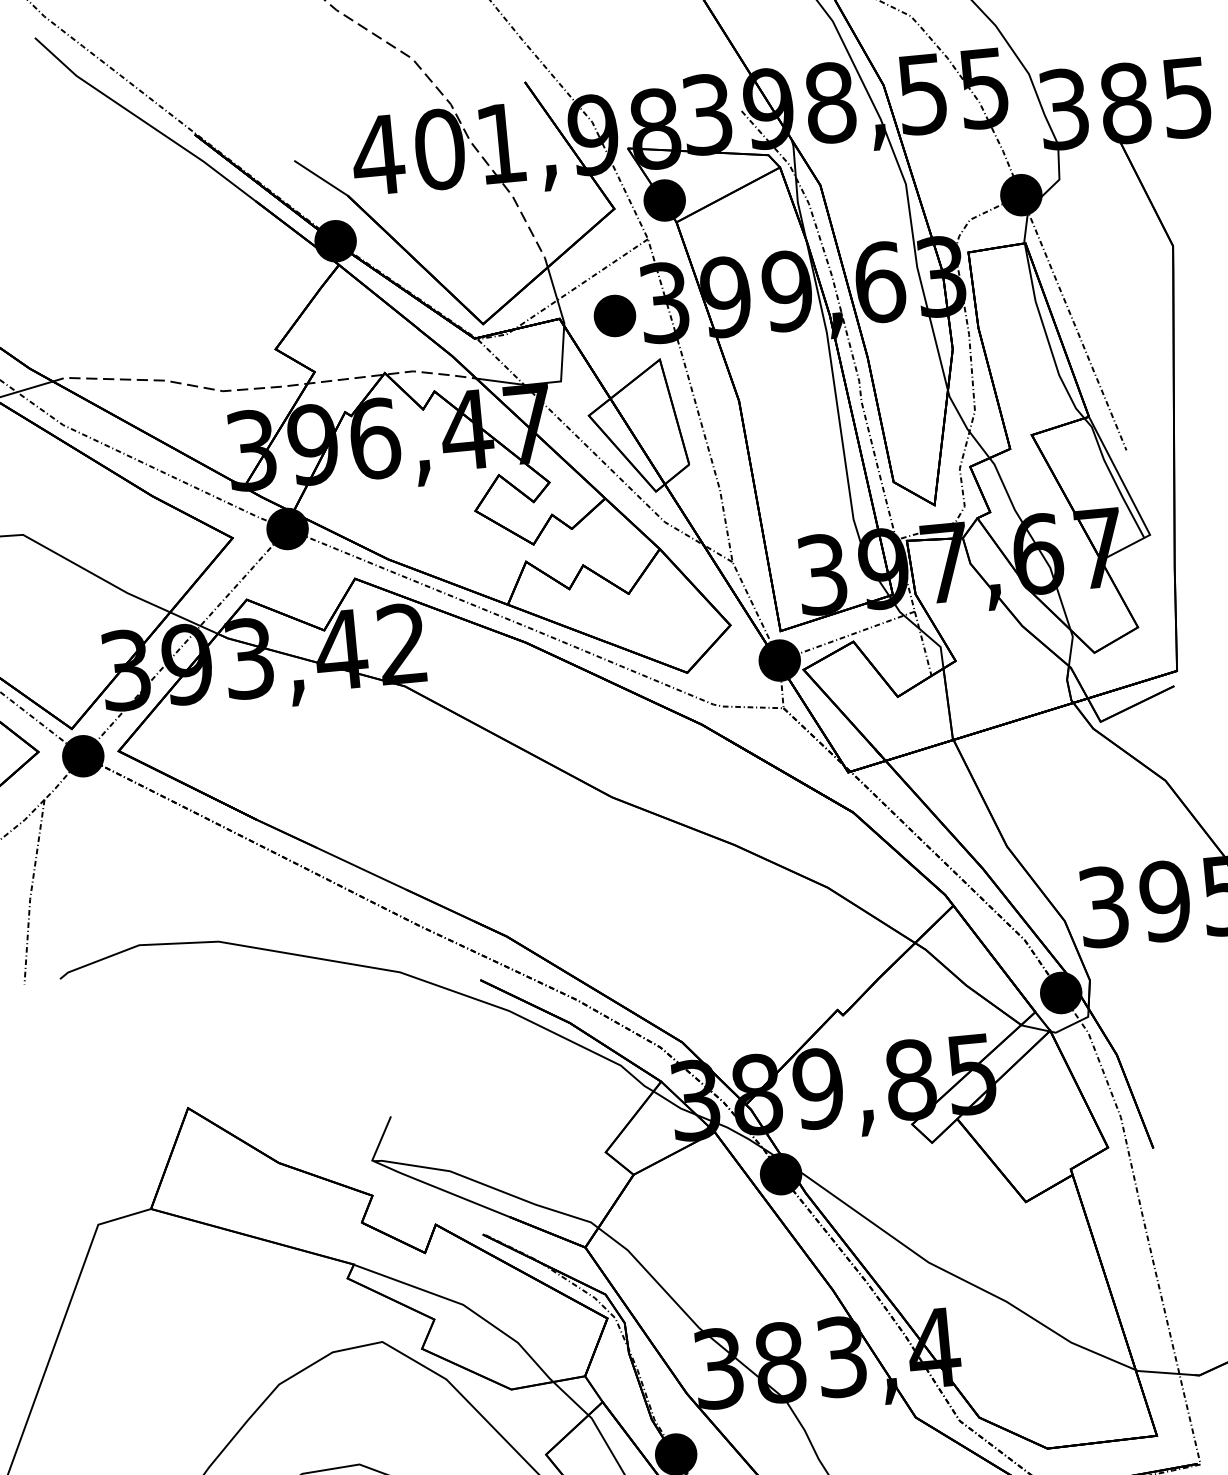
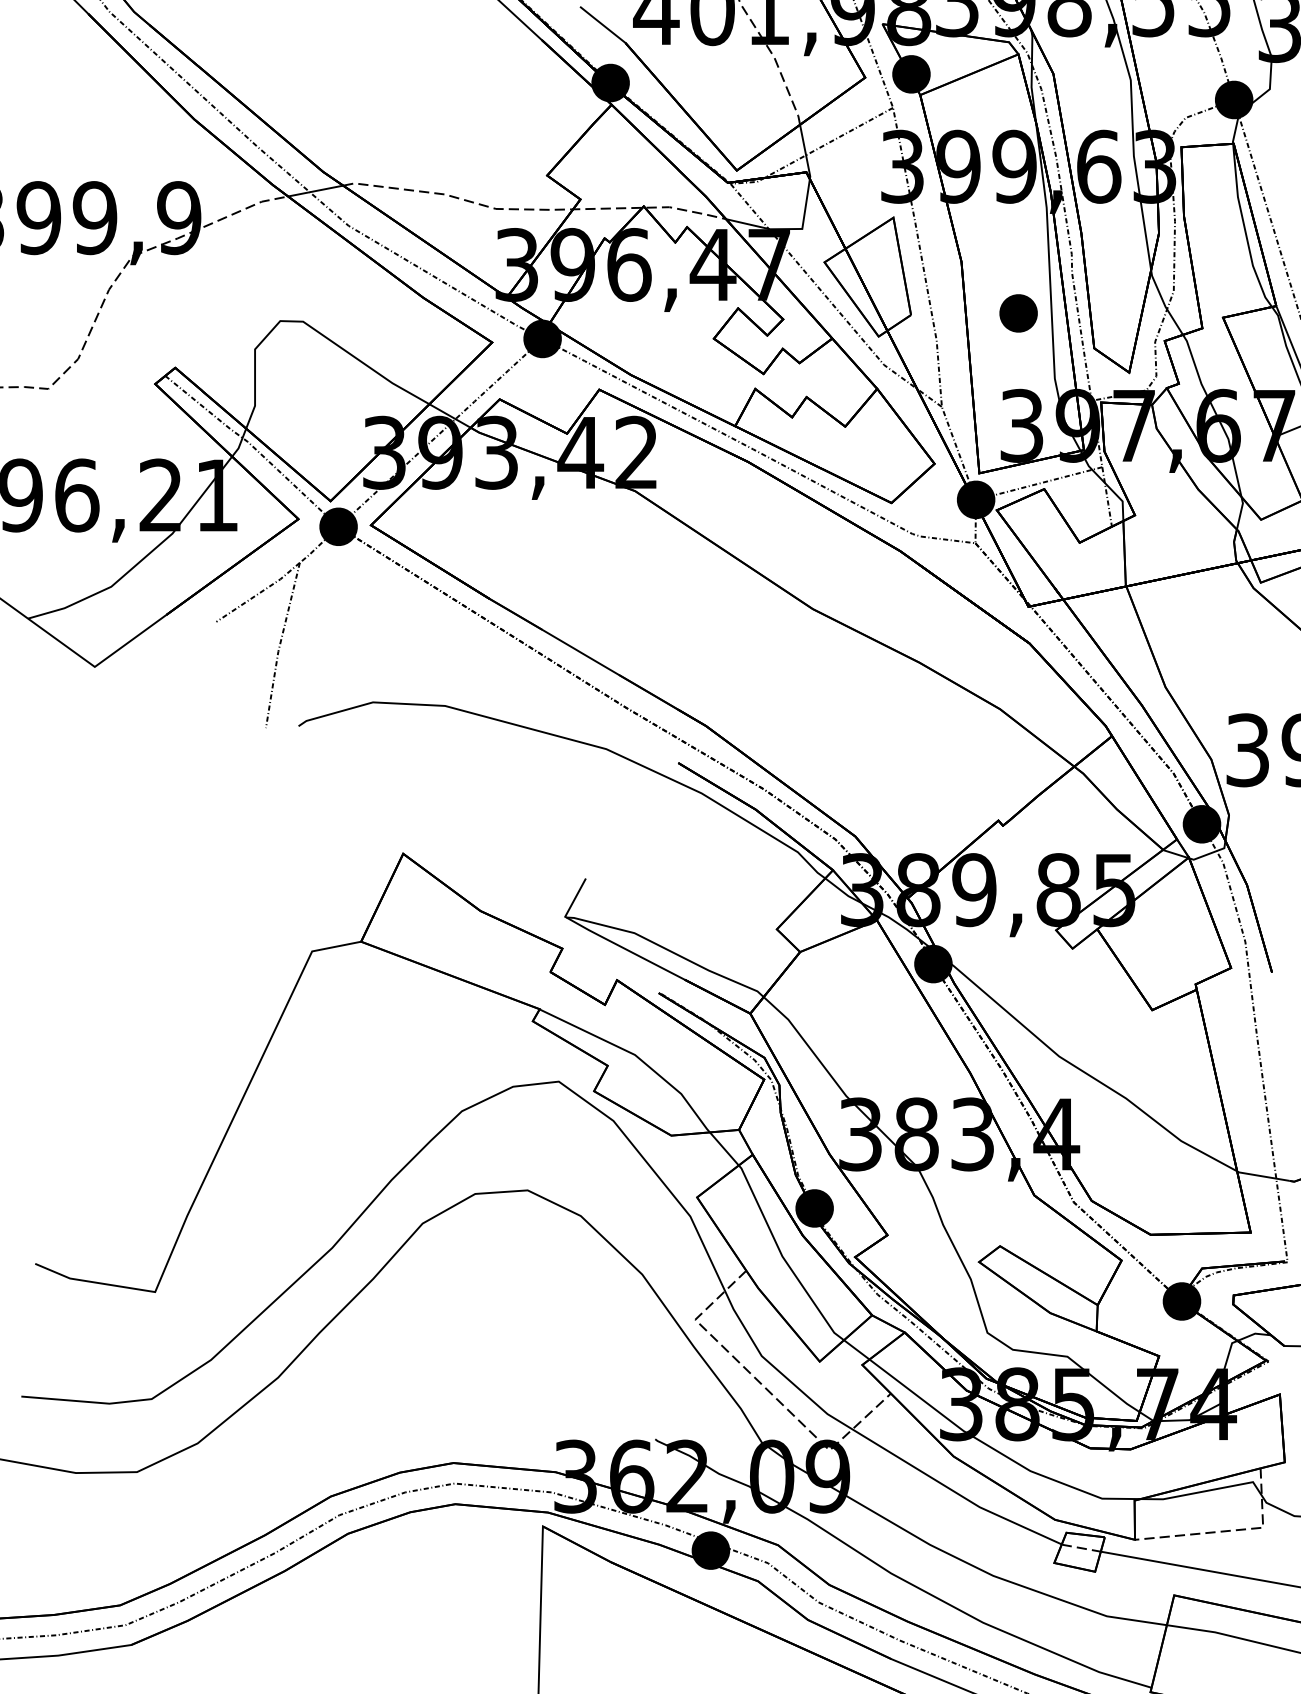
part: (614, 316) -> (1018, 313), moved

